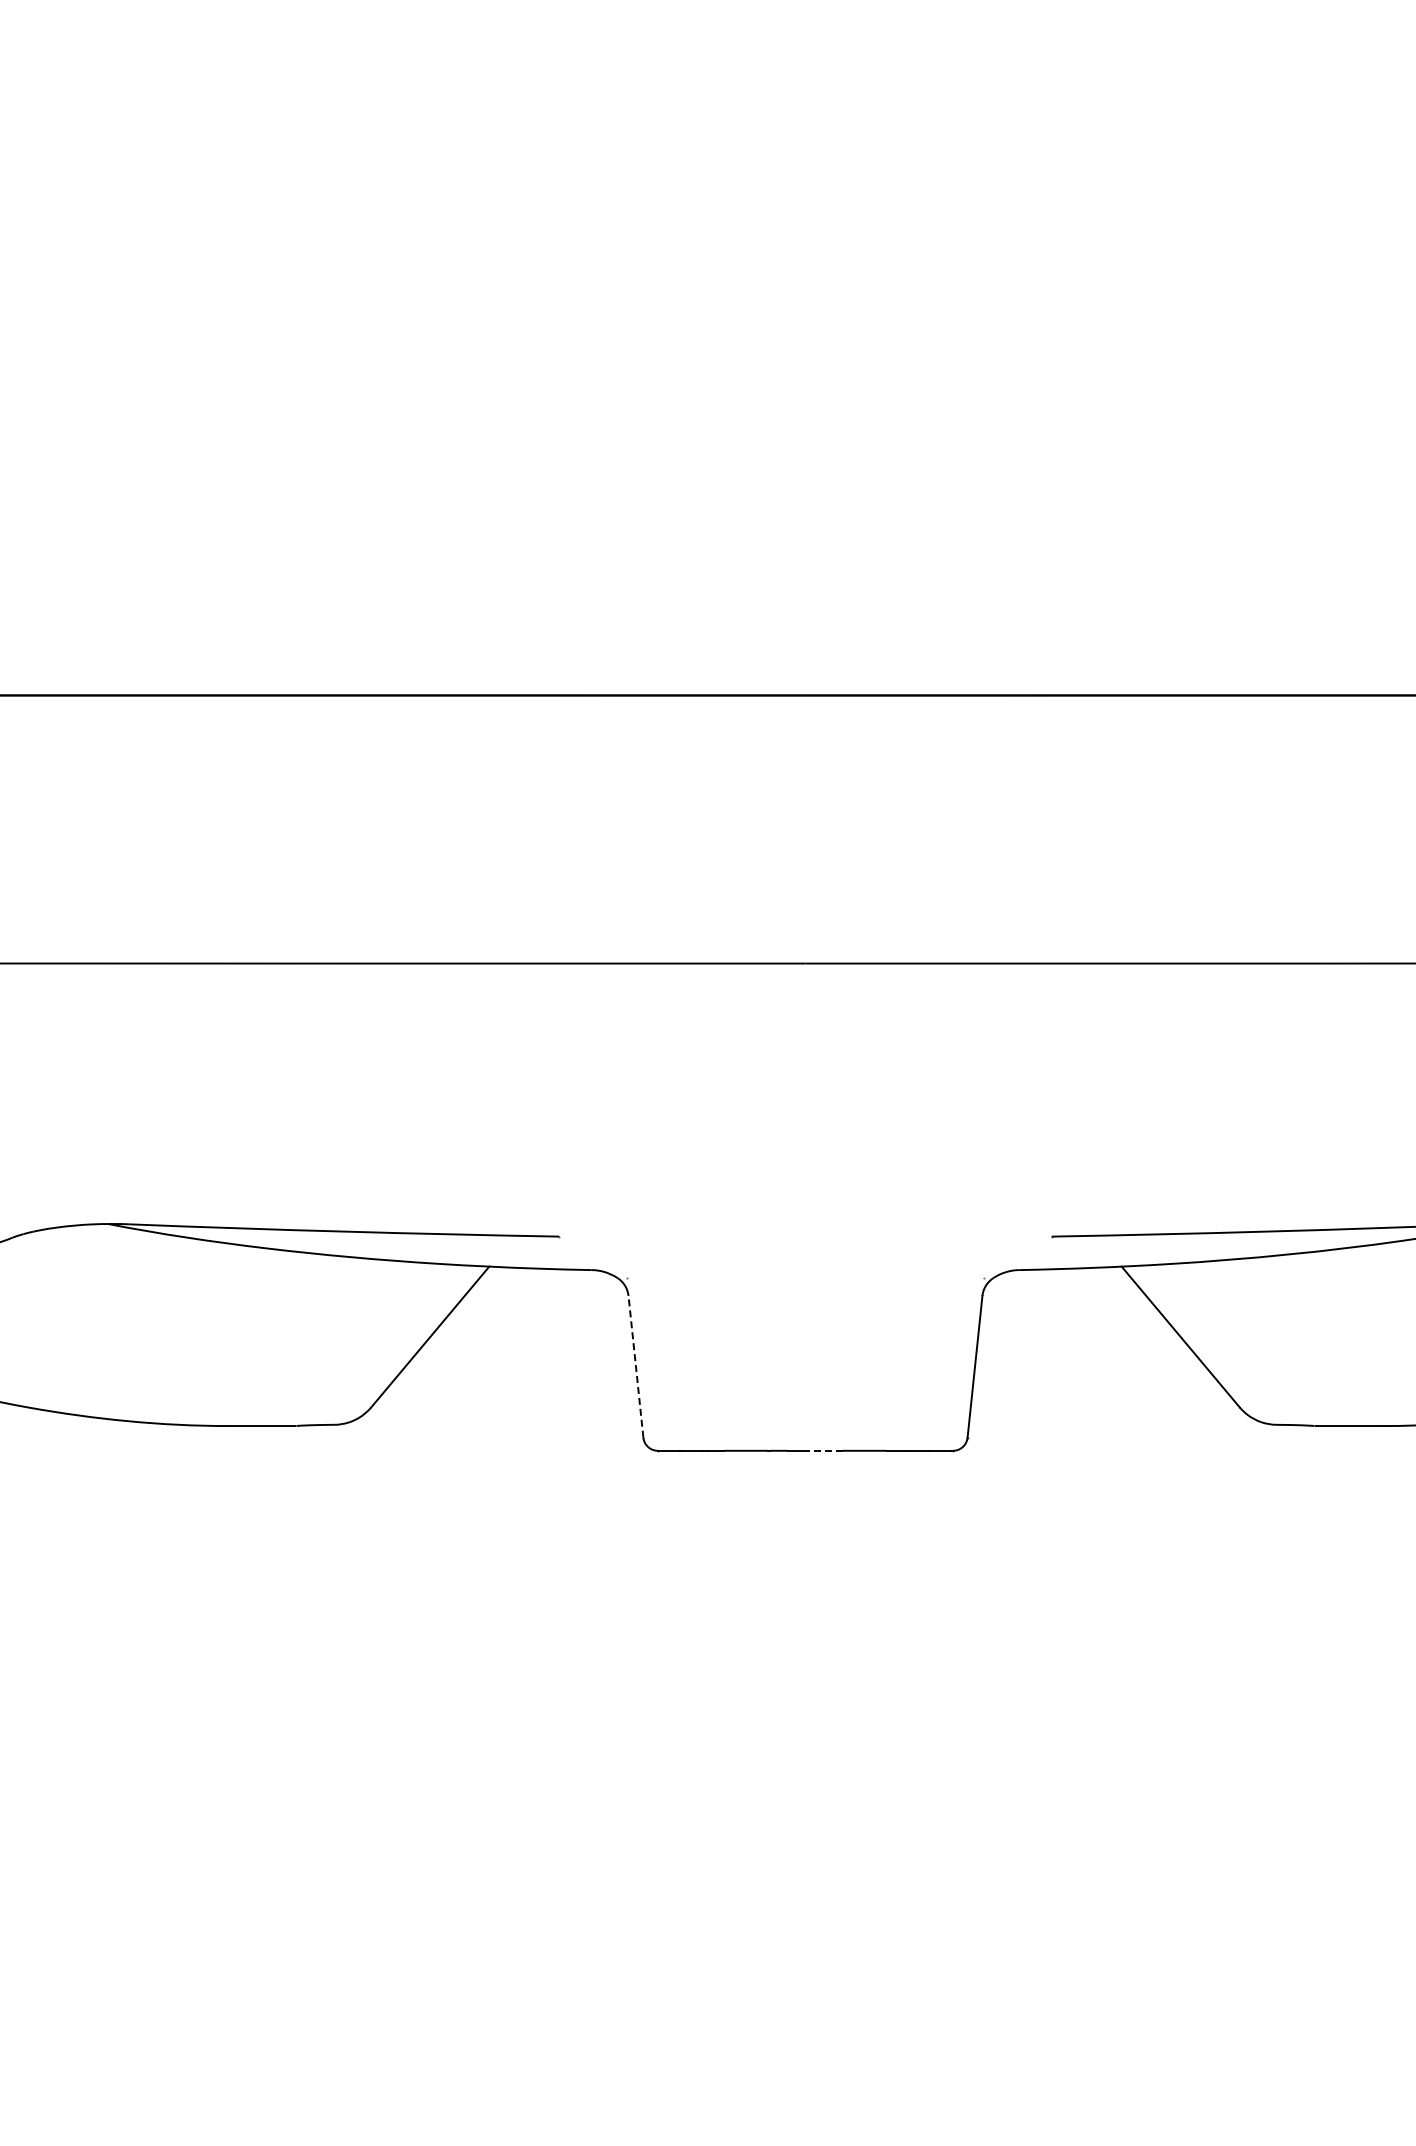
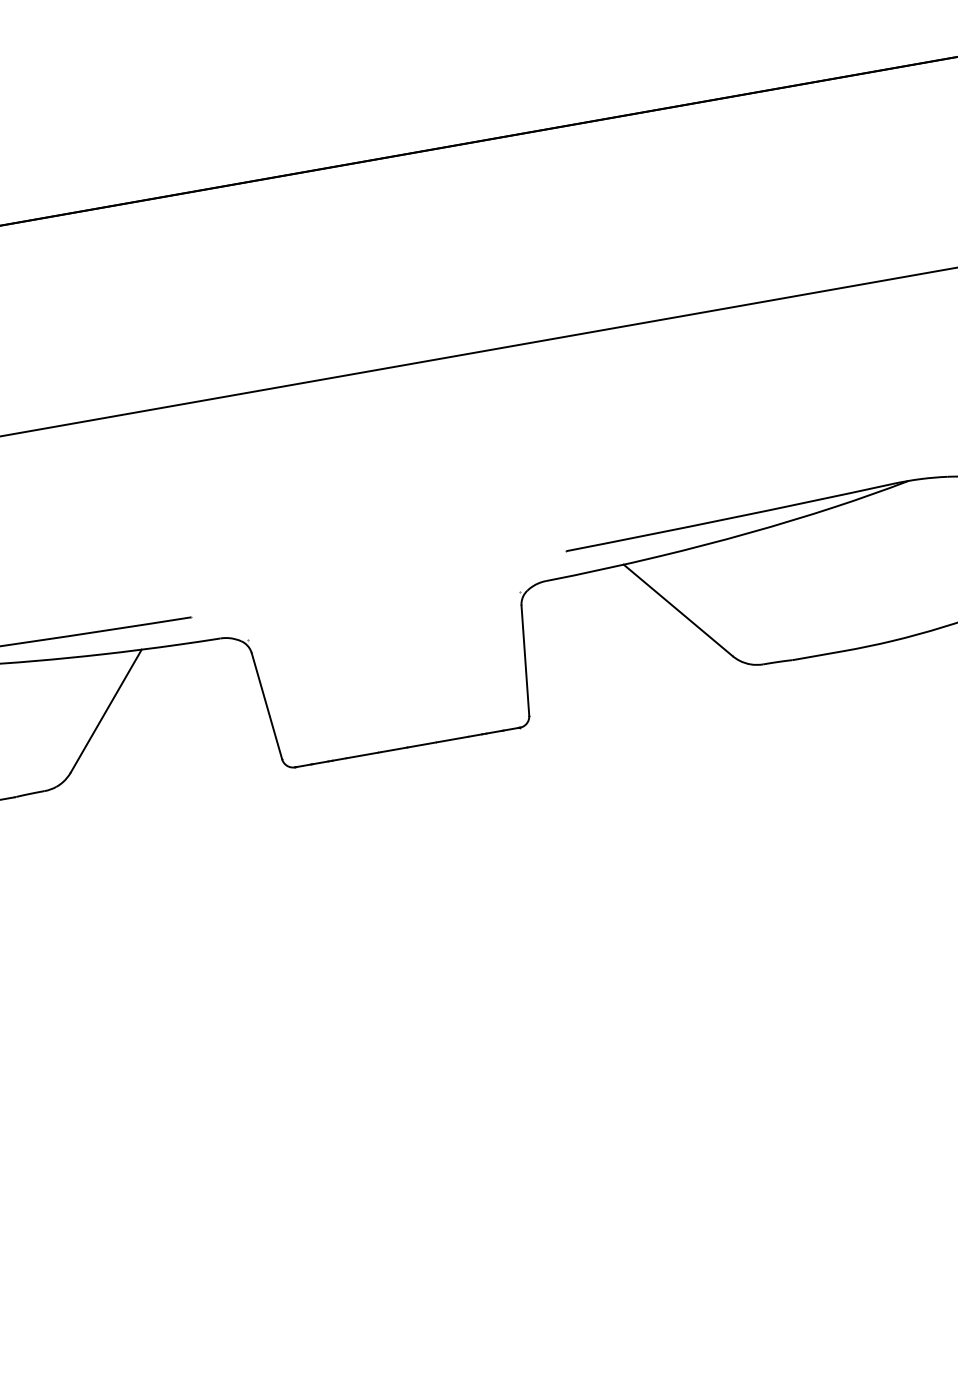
line: (635, 1366) -> (266, 706), dashed -> solid
line: (824, 1450) -> (421, 744), dashed -> solid

